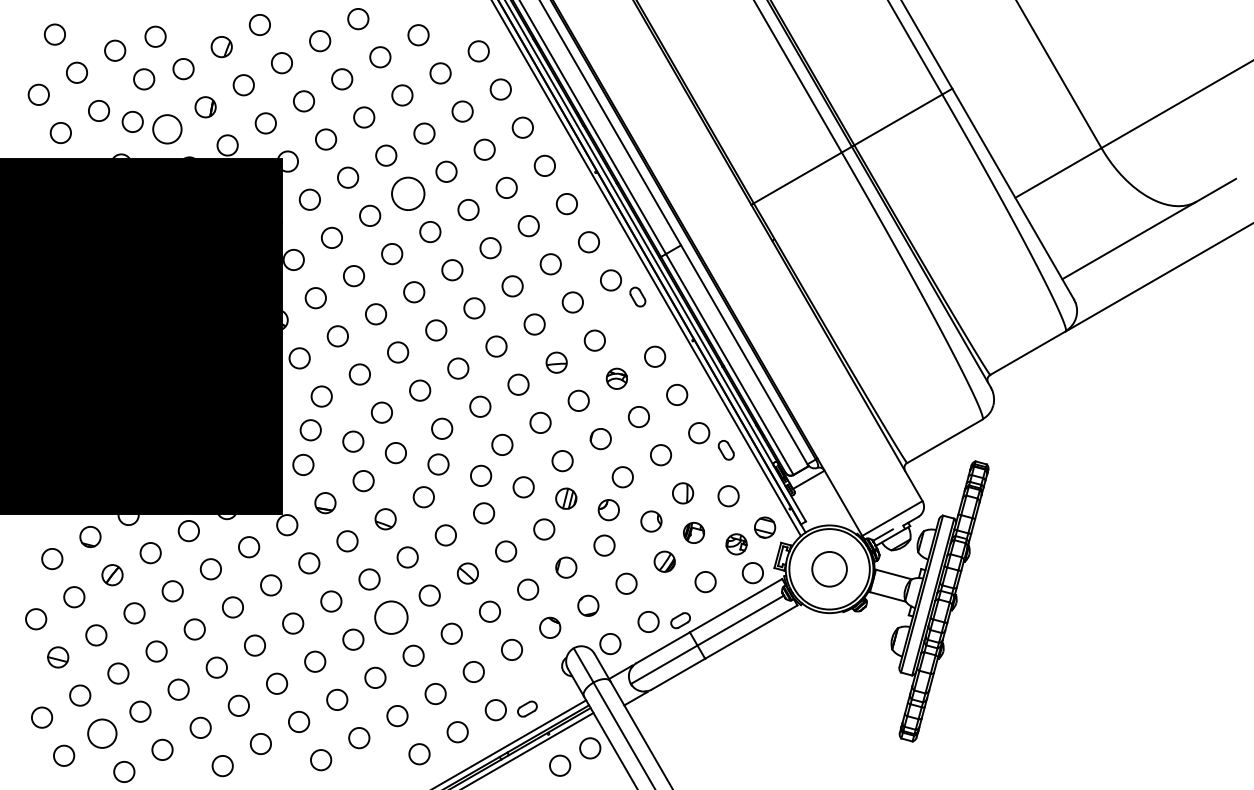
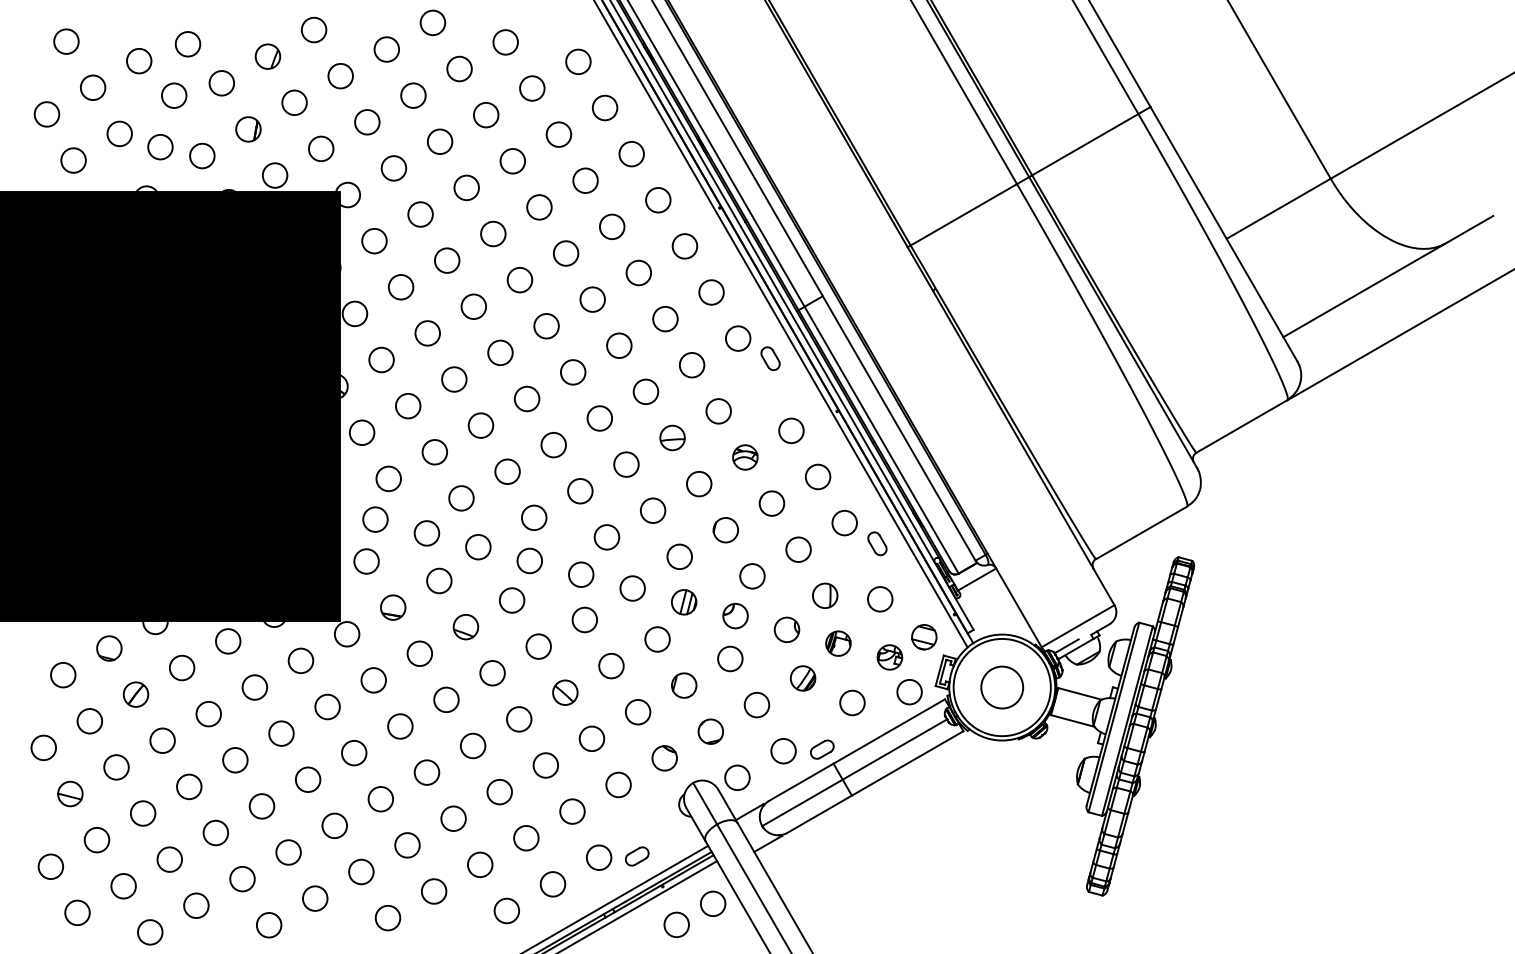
circle: (167, 128) -> (202, 155), size x0.71
circle: (408, 193) -> (493, 233), size x0.62
circle: (391, 617) -> (473, 745), size x0.62
circle: (102, 733) -> (123, 886), size x0.71

